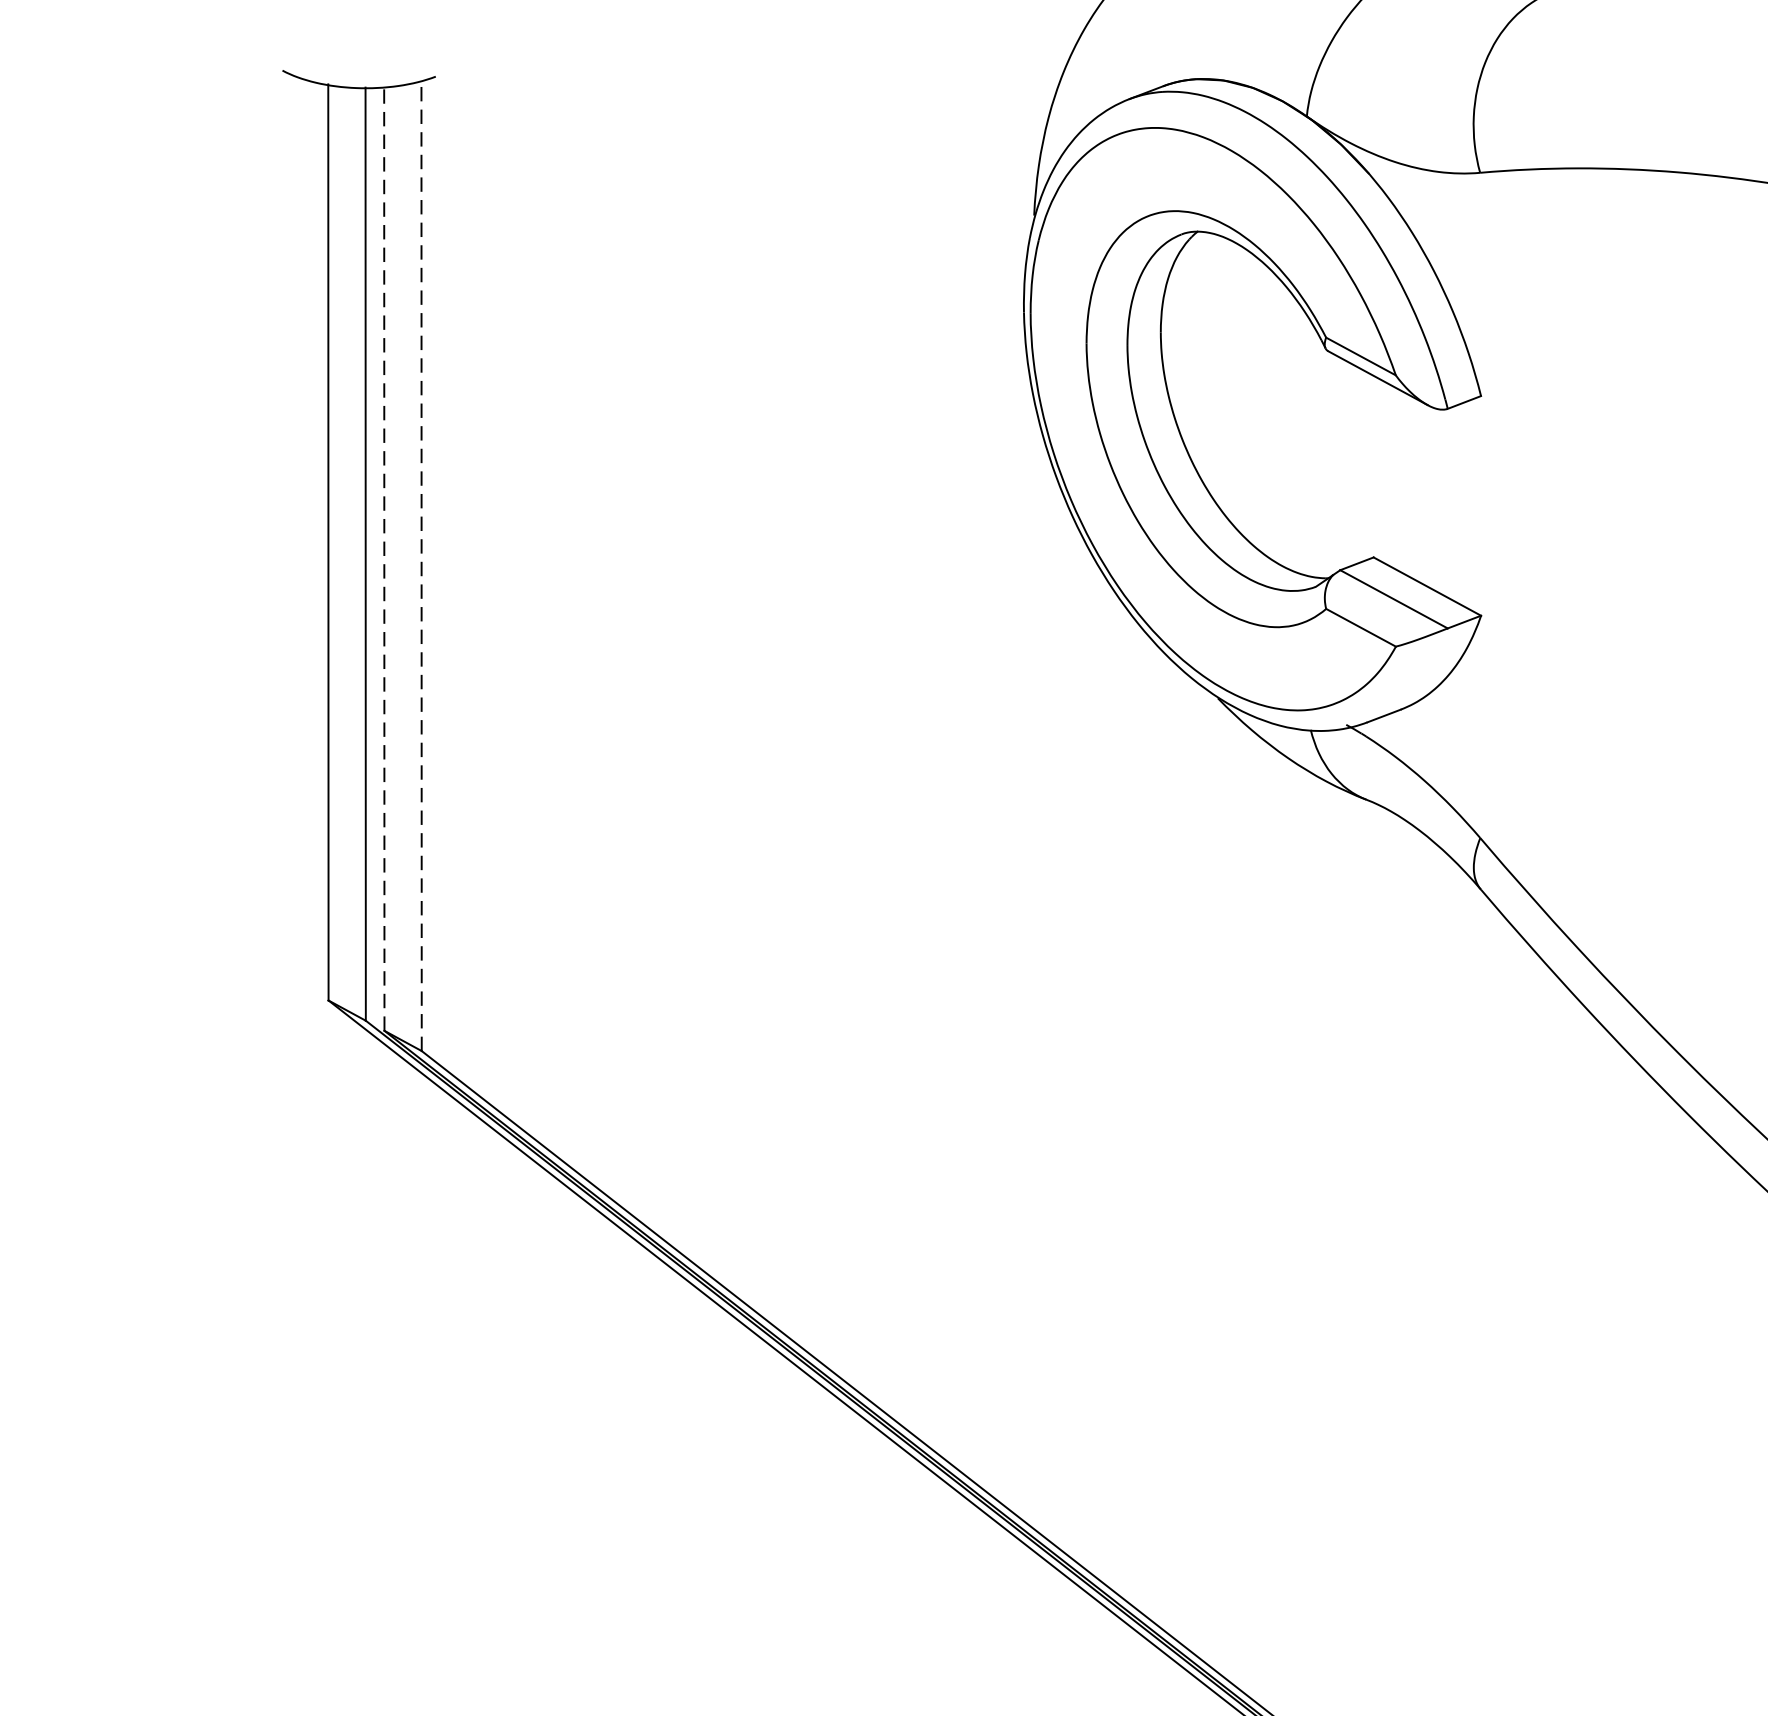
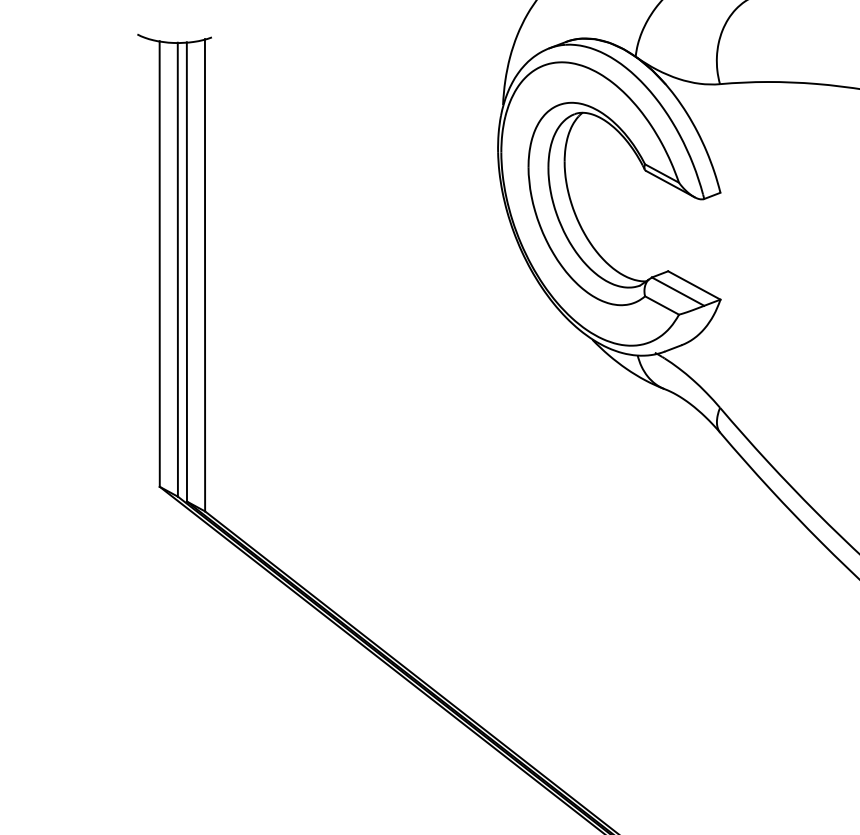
line: (383, 557) -> (186, 271), dashed -> solid
line: (422, 564) -> (205, 274), dashed -> solid

